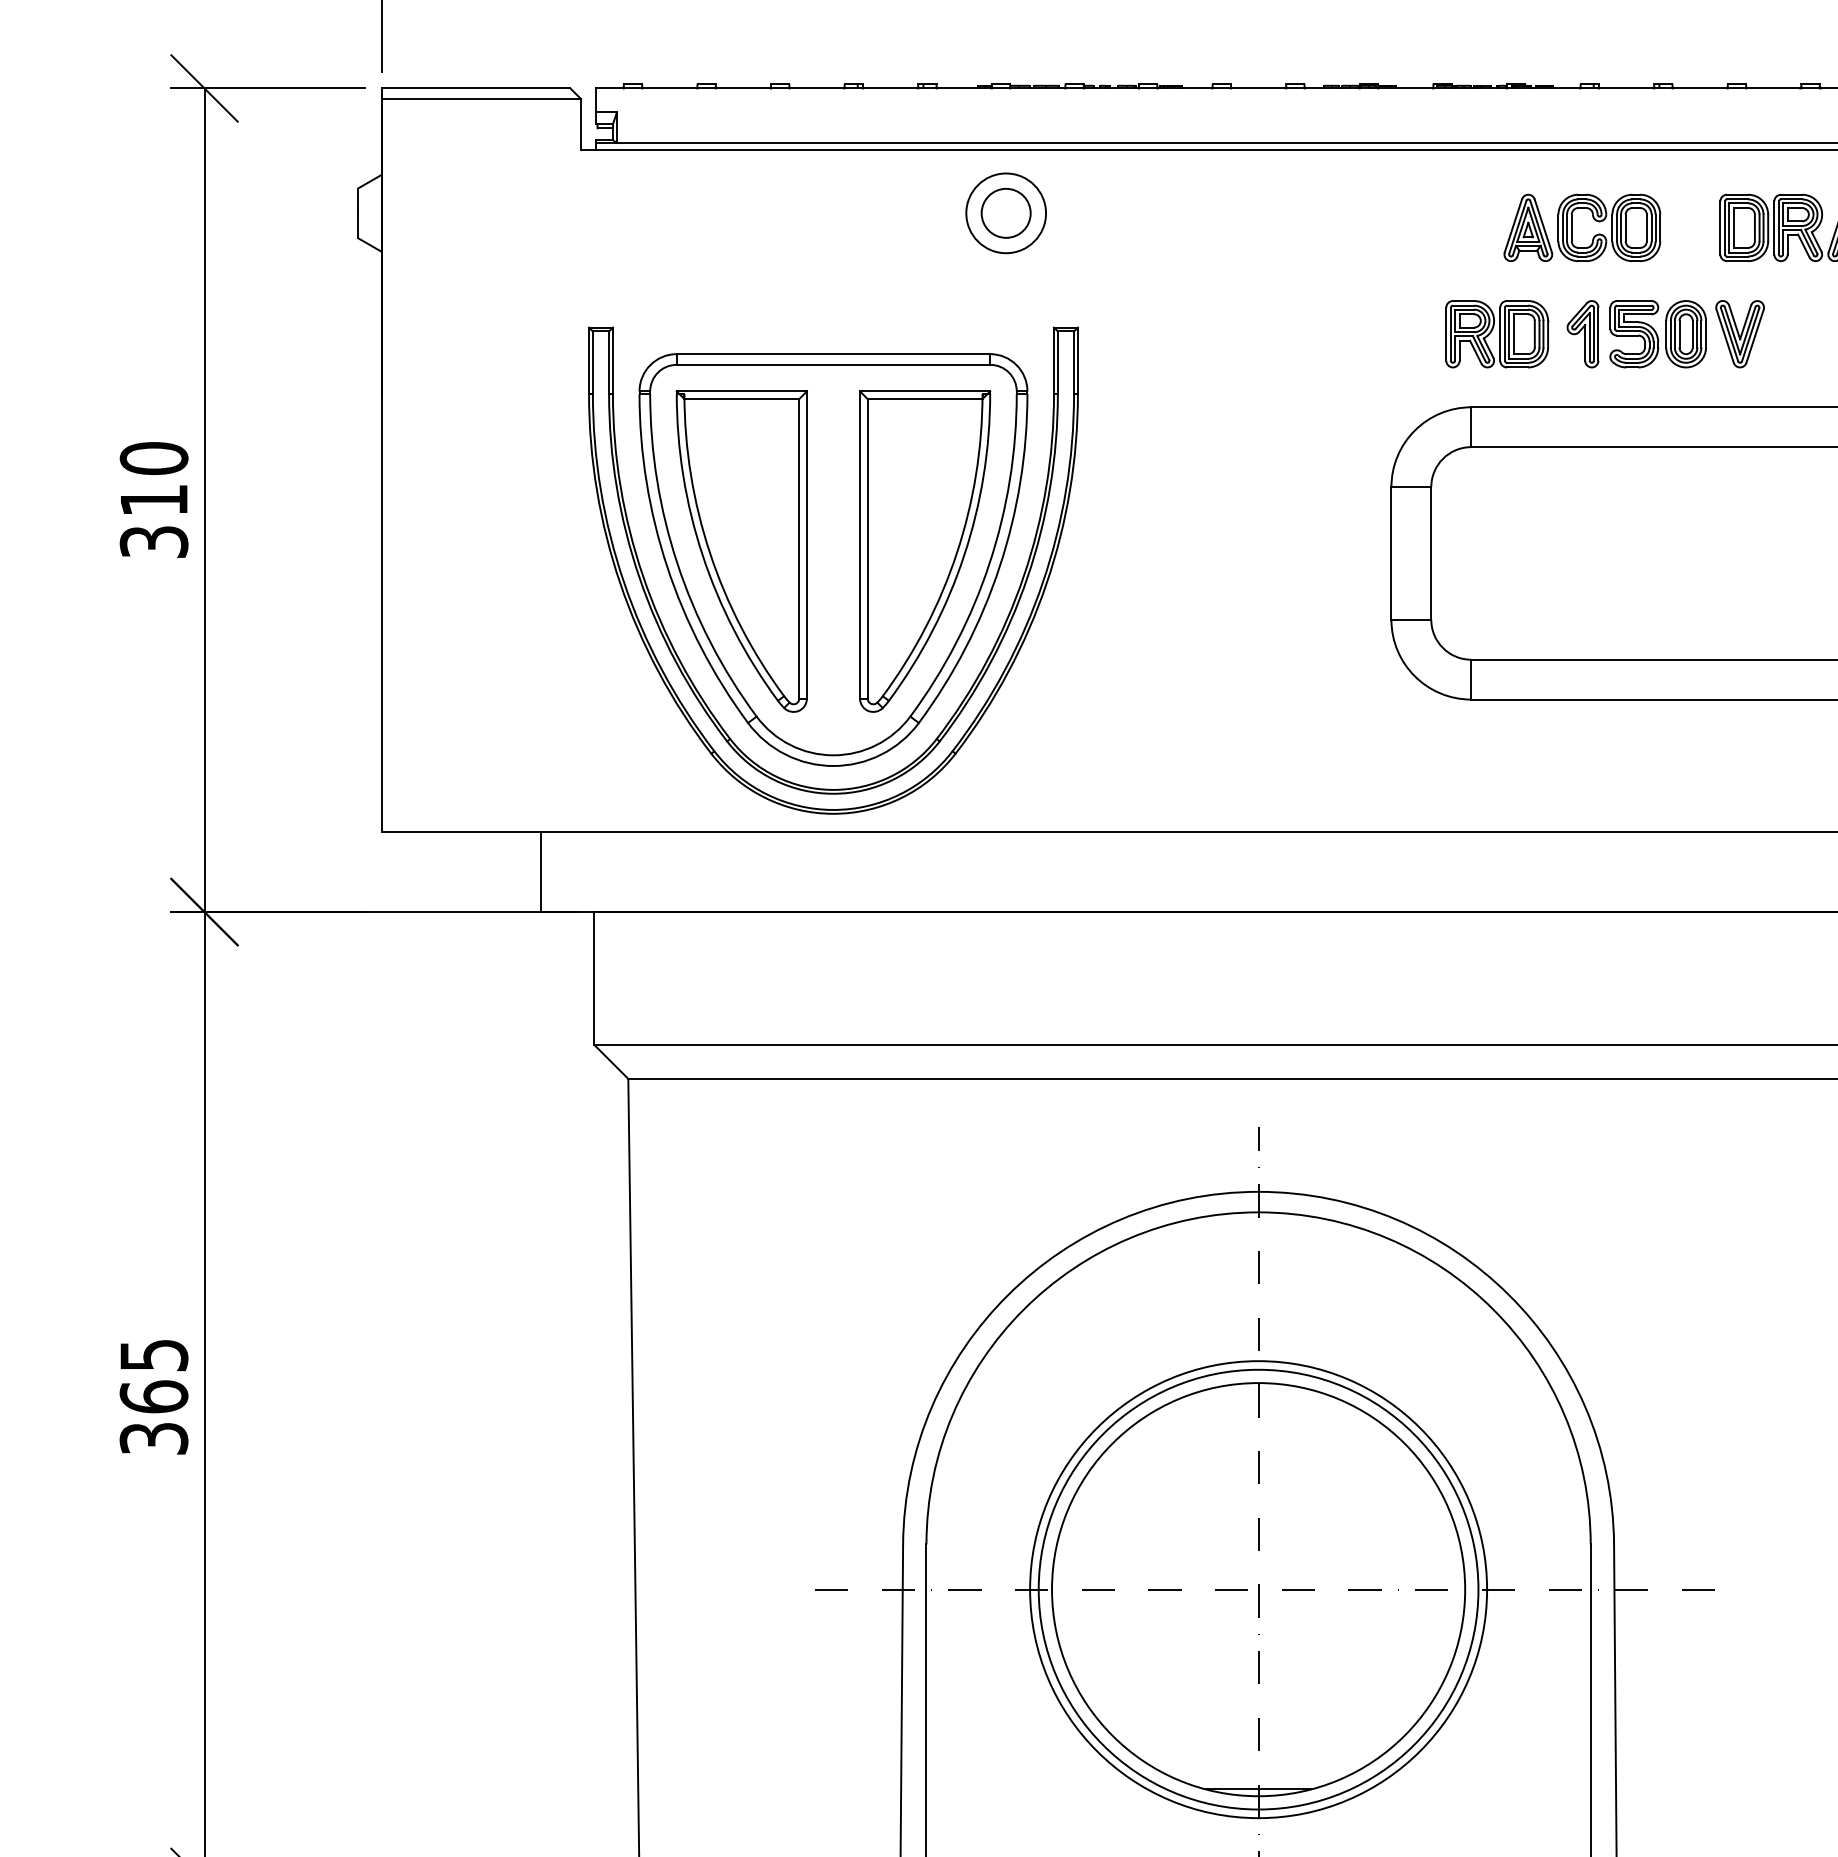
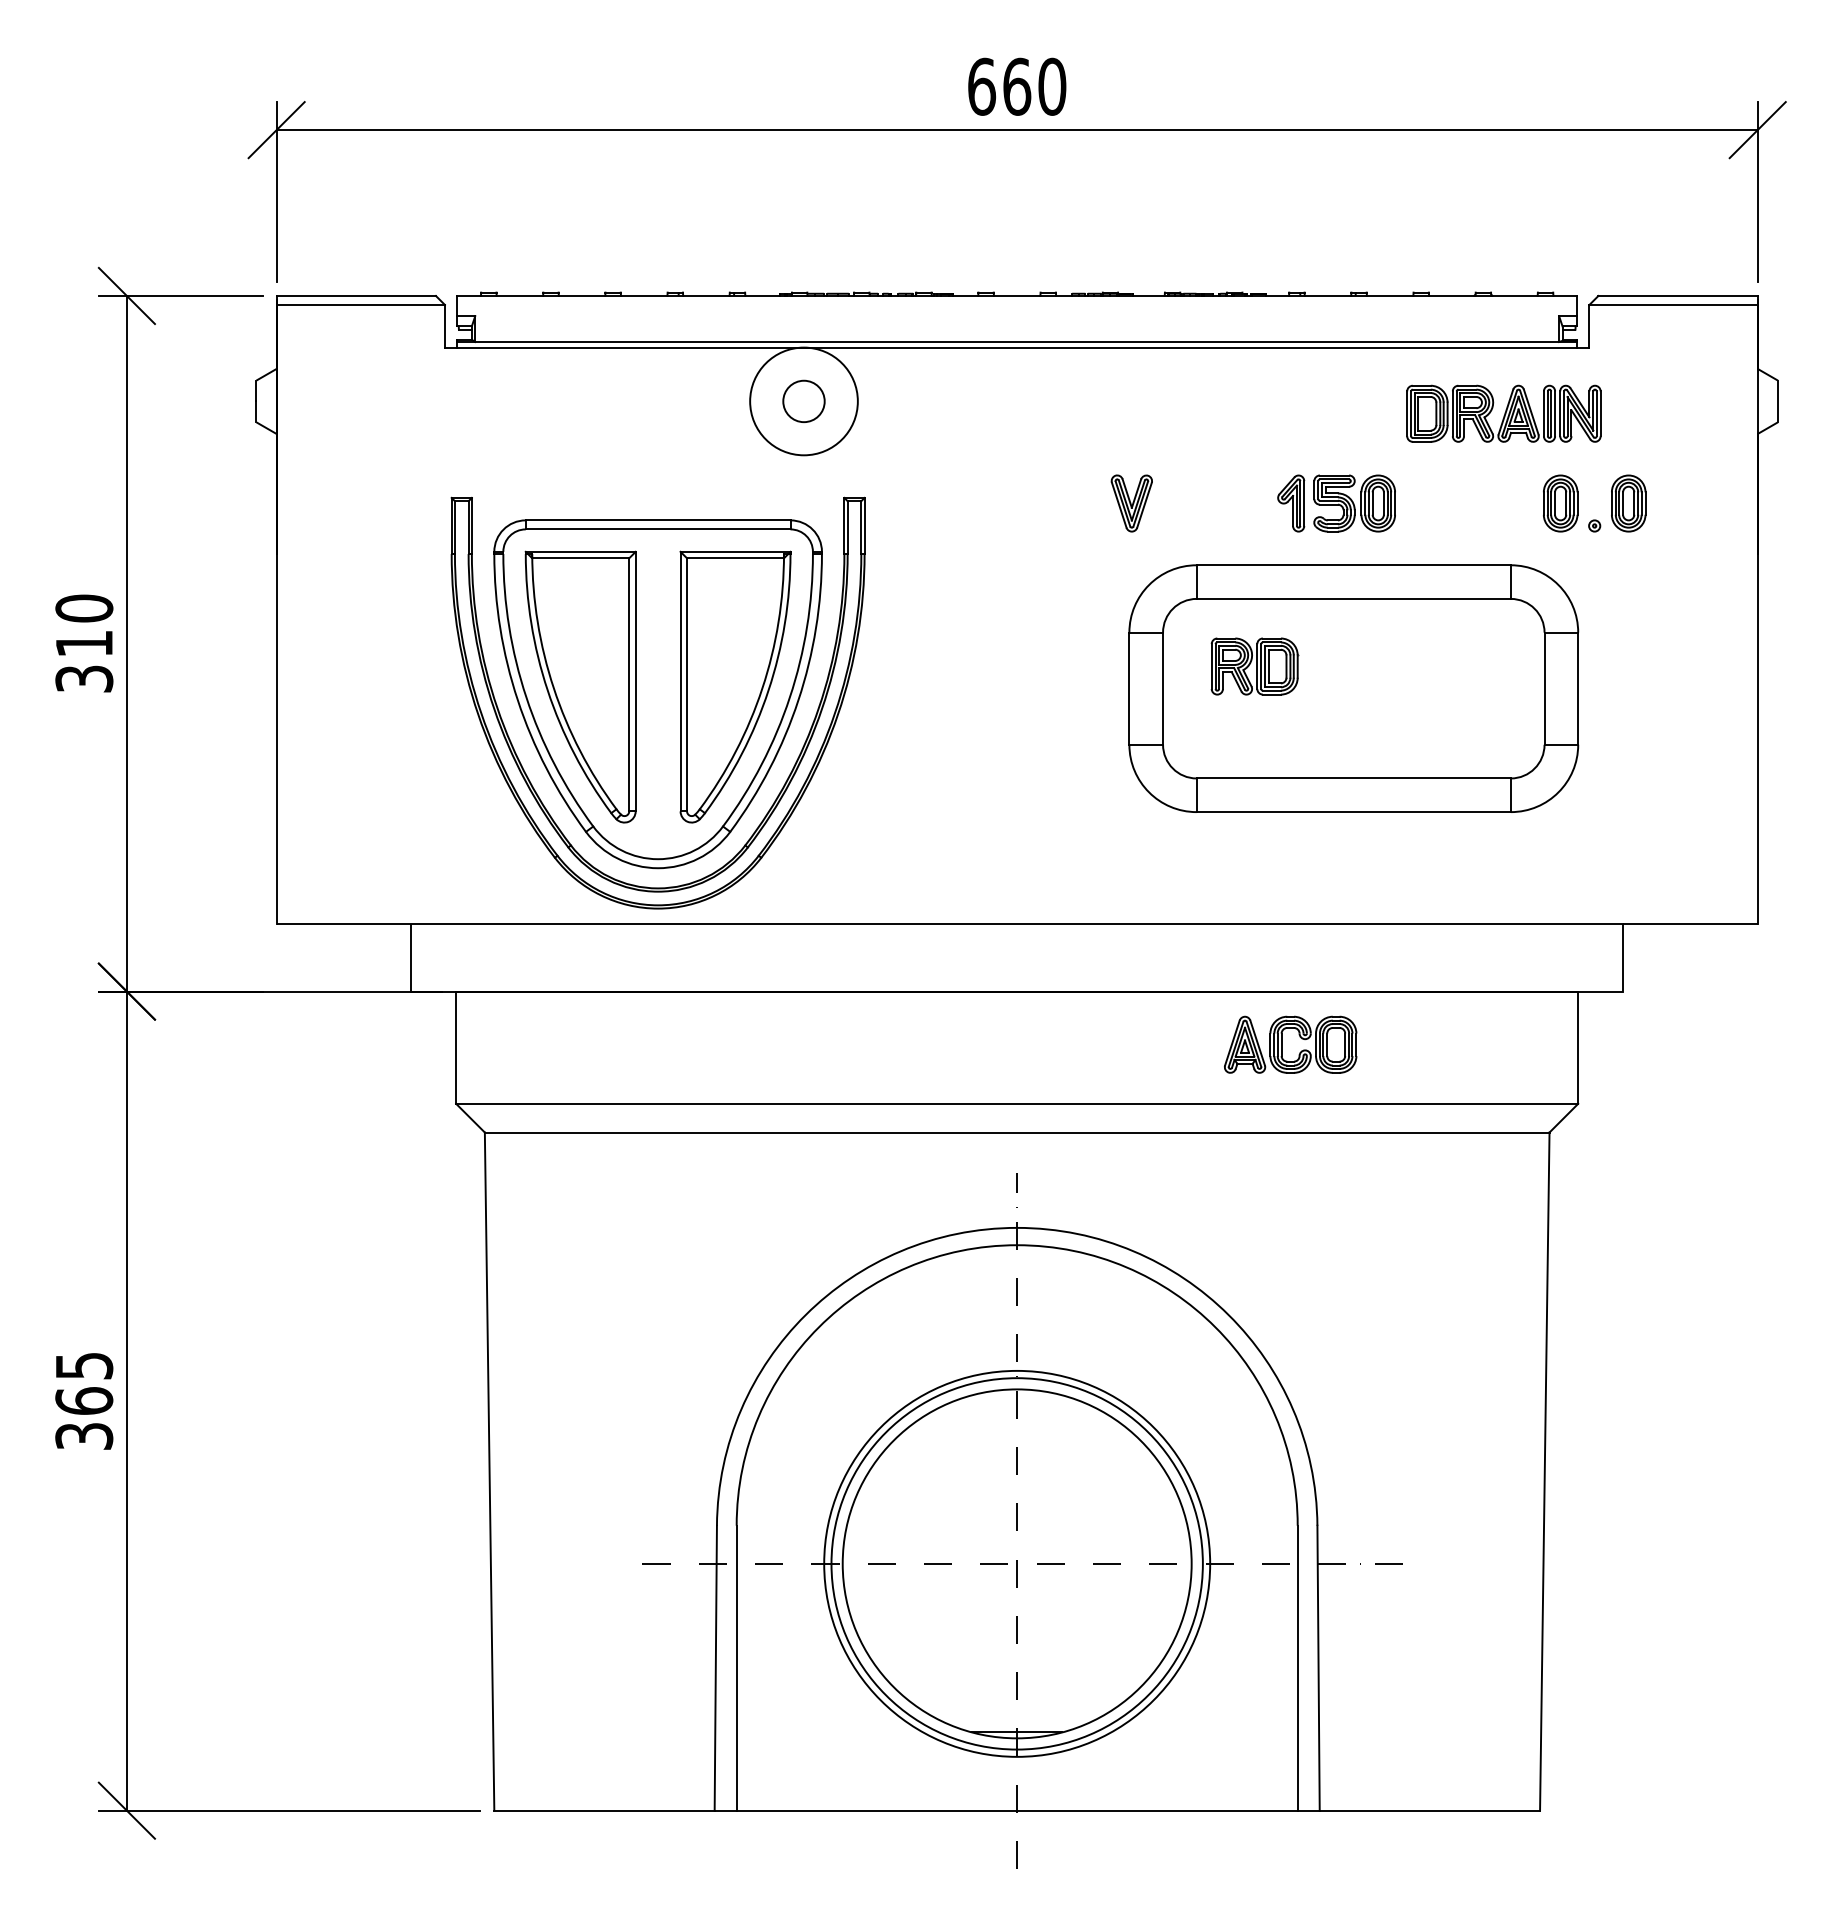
circle: (1005, 213) -> (803, 401), size x1.6
part: (1572, 227) -> (1282, 1044), moved
part: (1496, 334) -> (1254, 666), moved
part: (1739, 334) -> (1131, 503), moved

